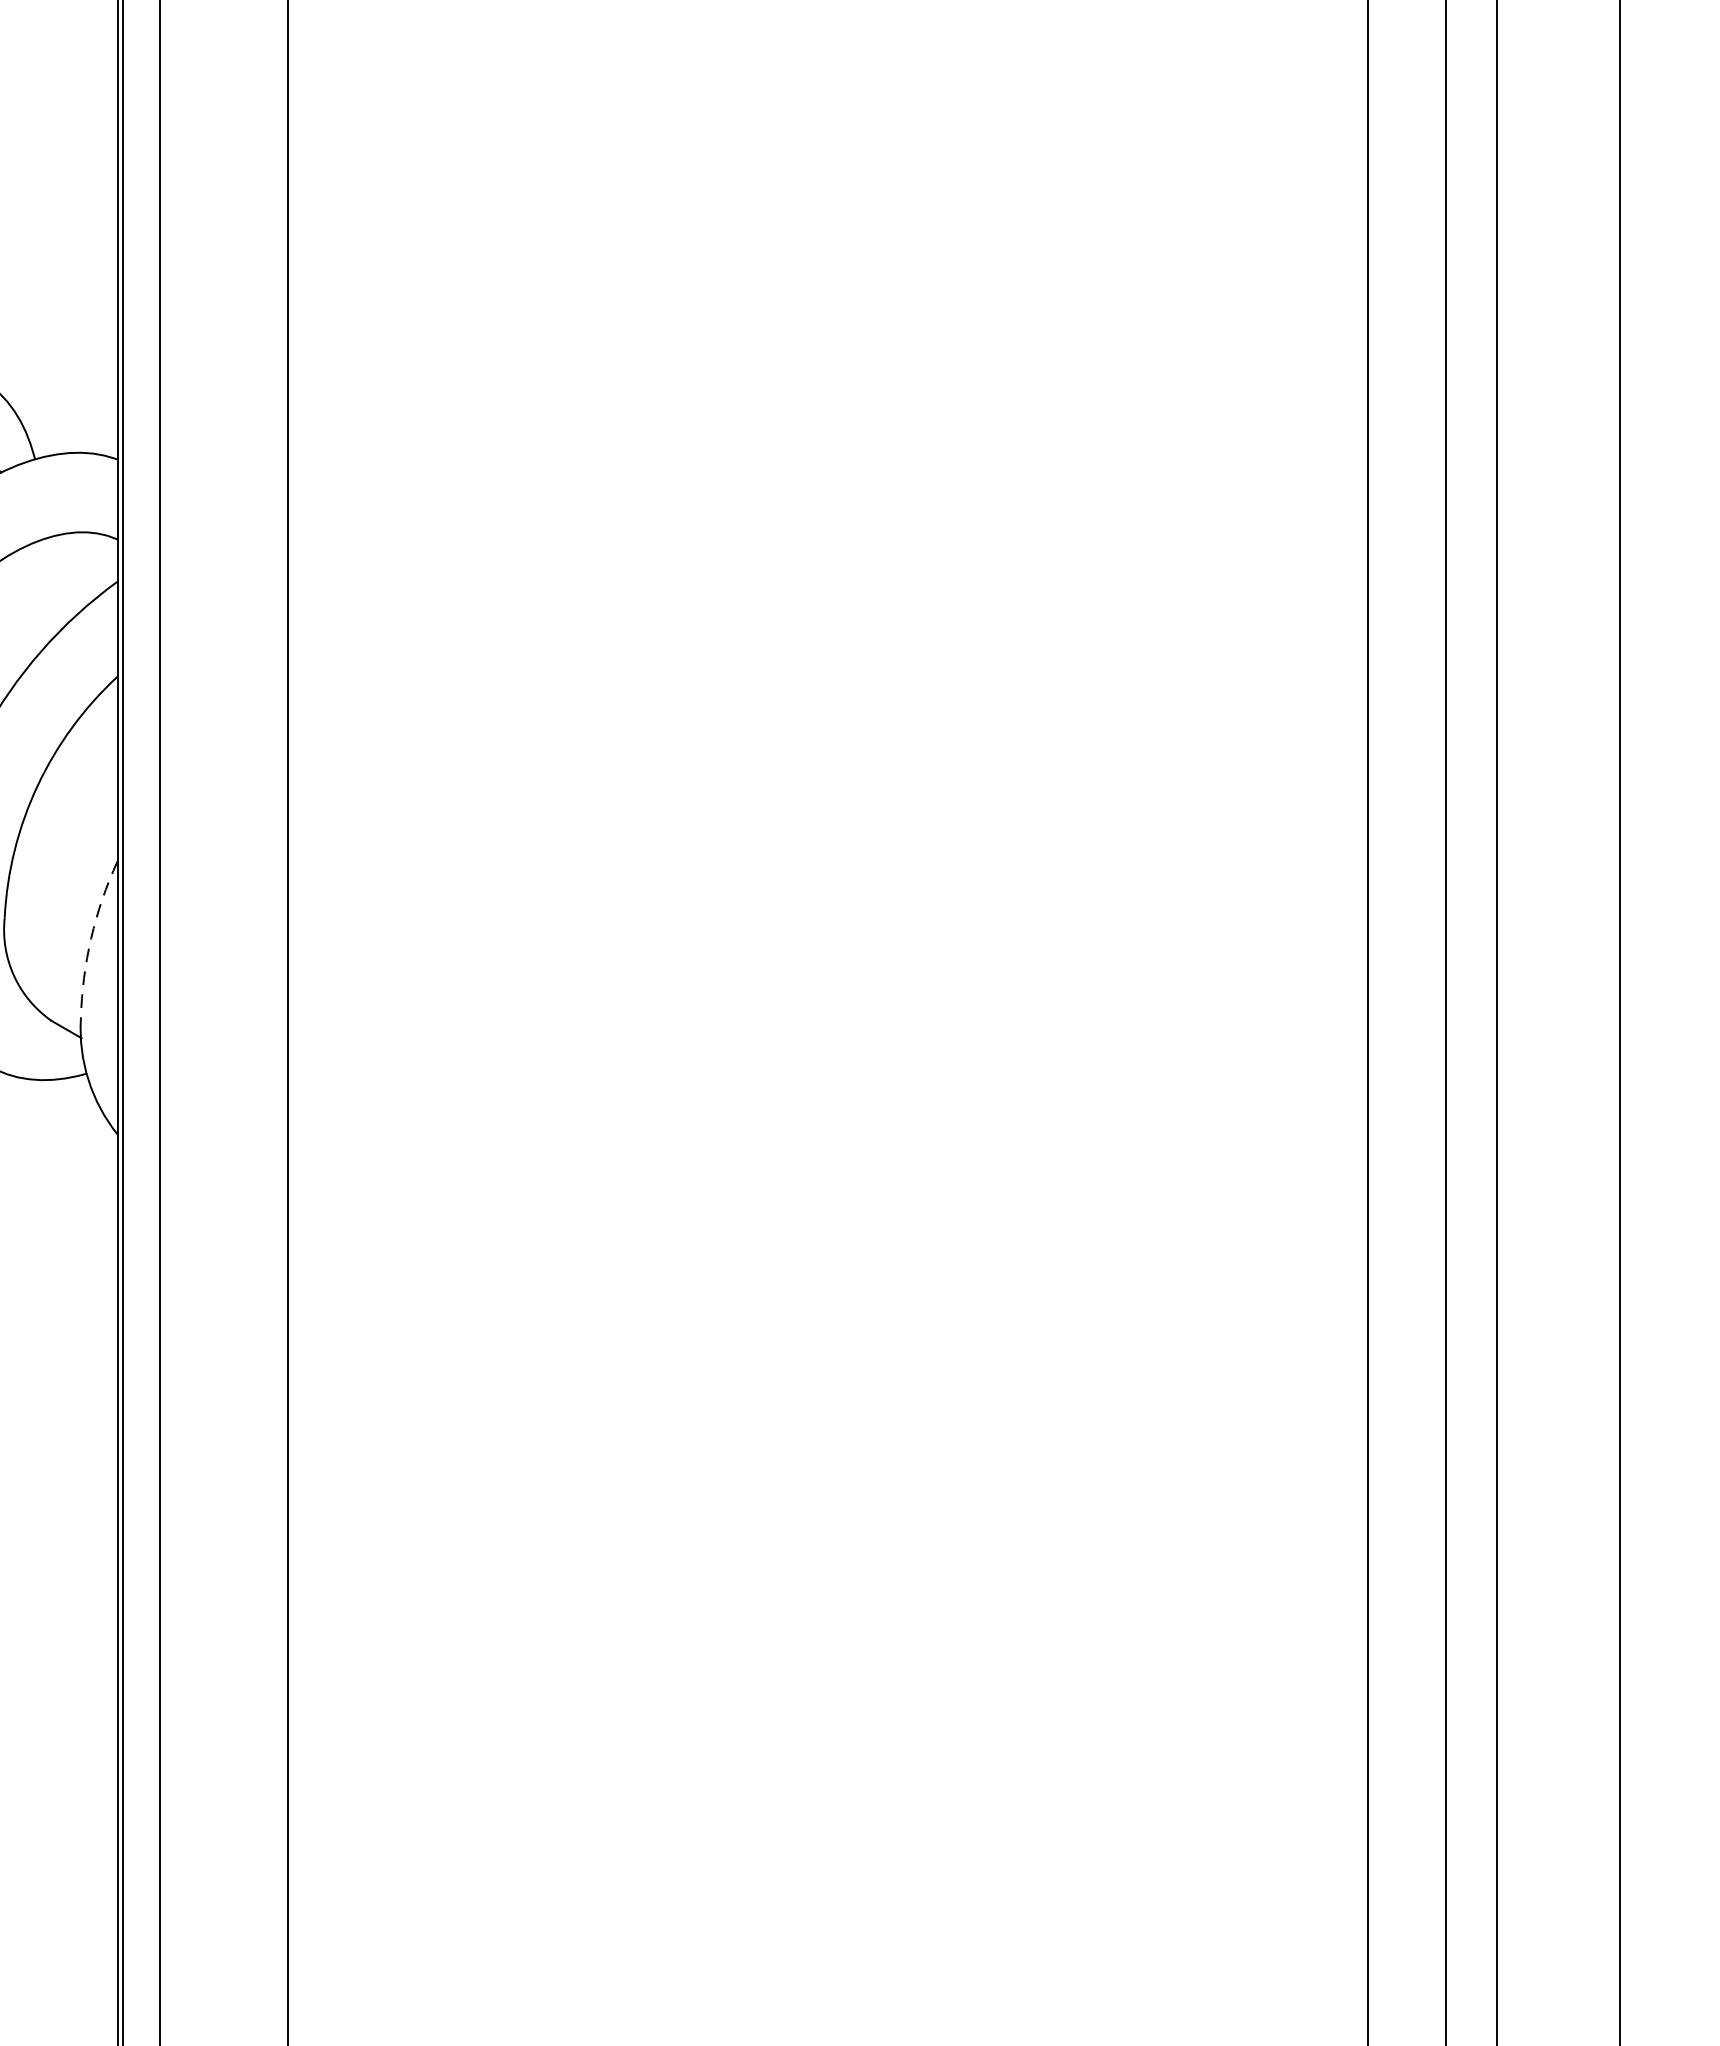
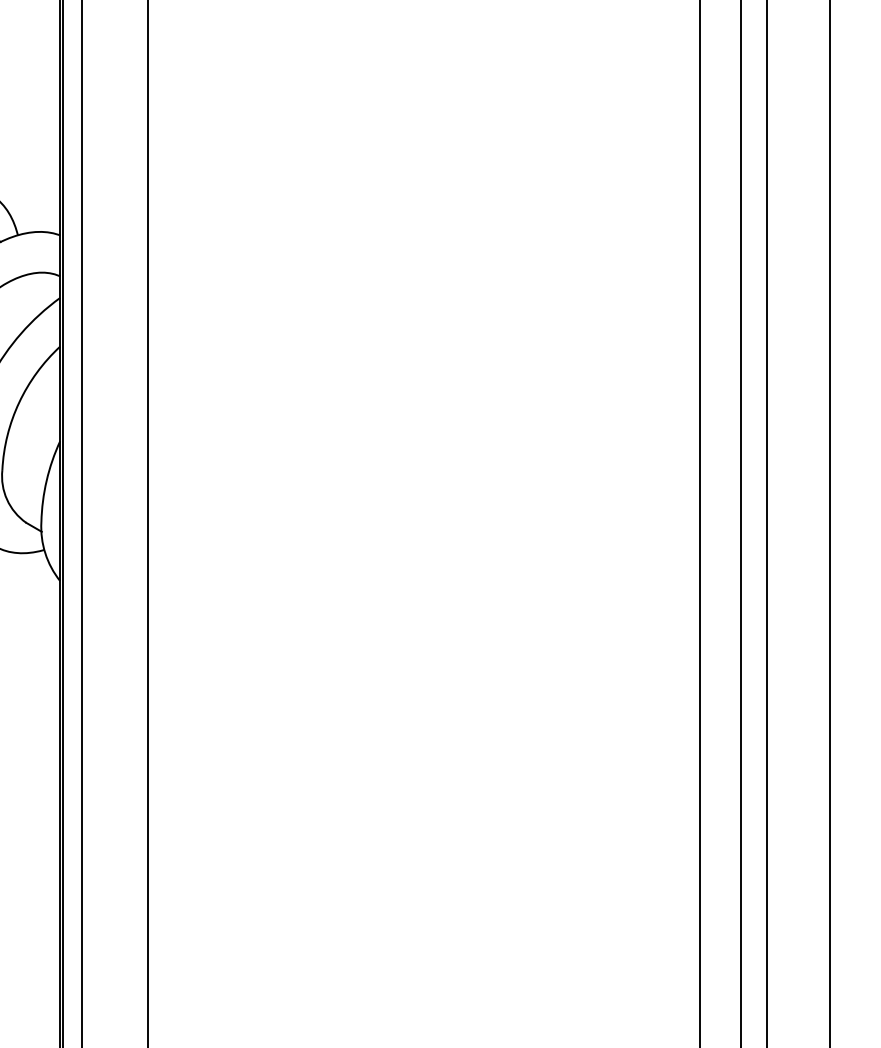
arc: (90, 938) -> (46, 480), dashed -> solid

